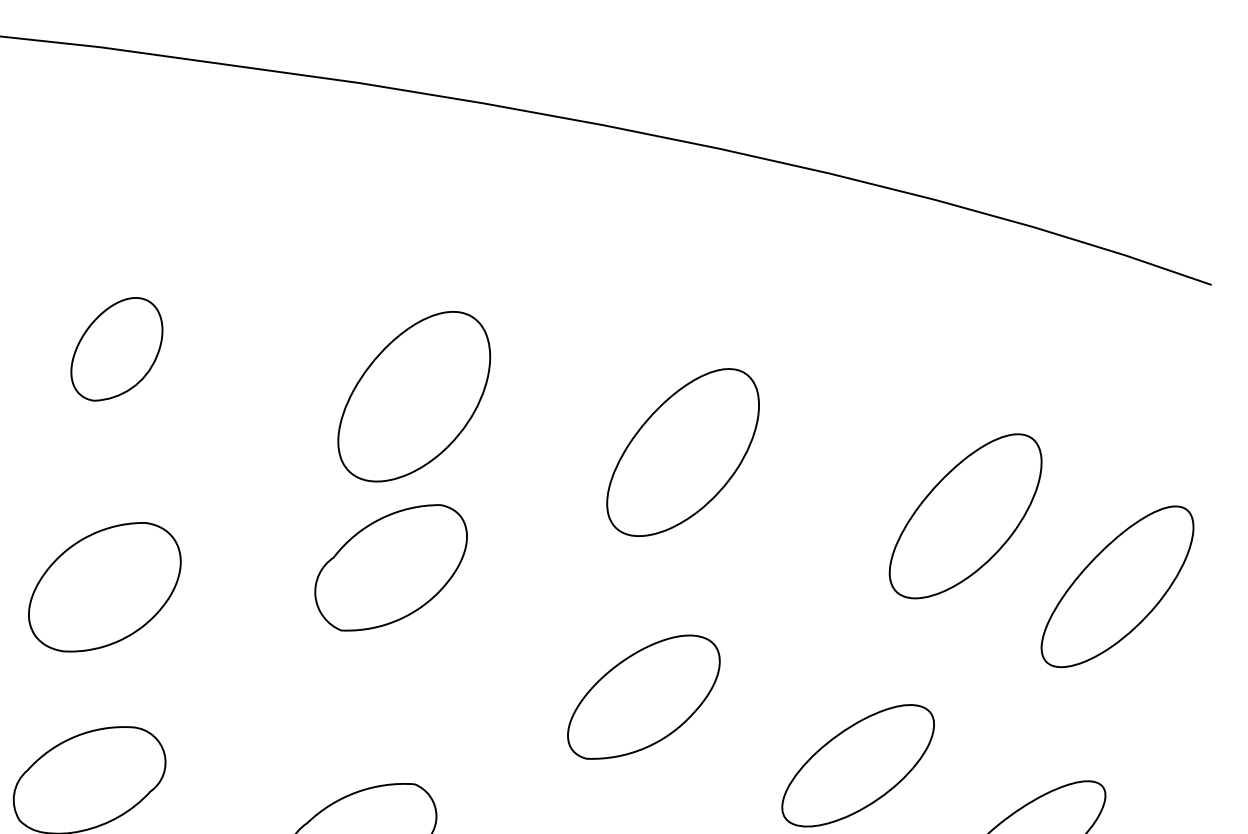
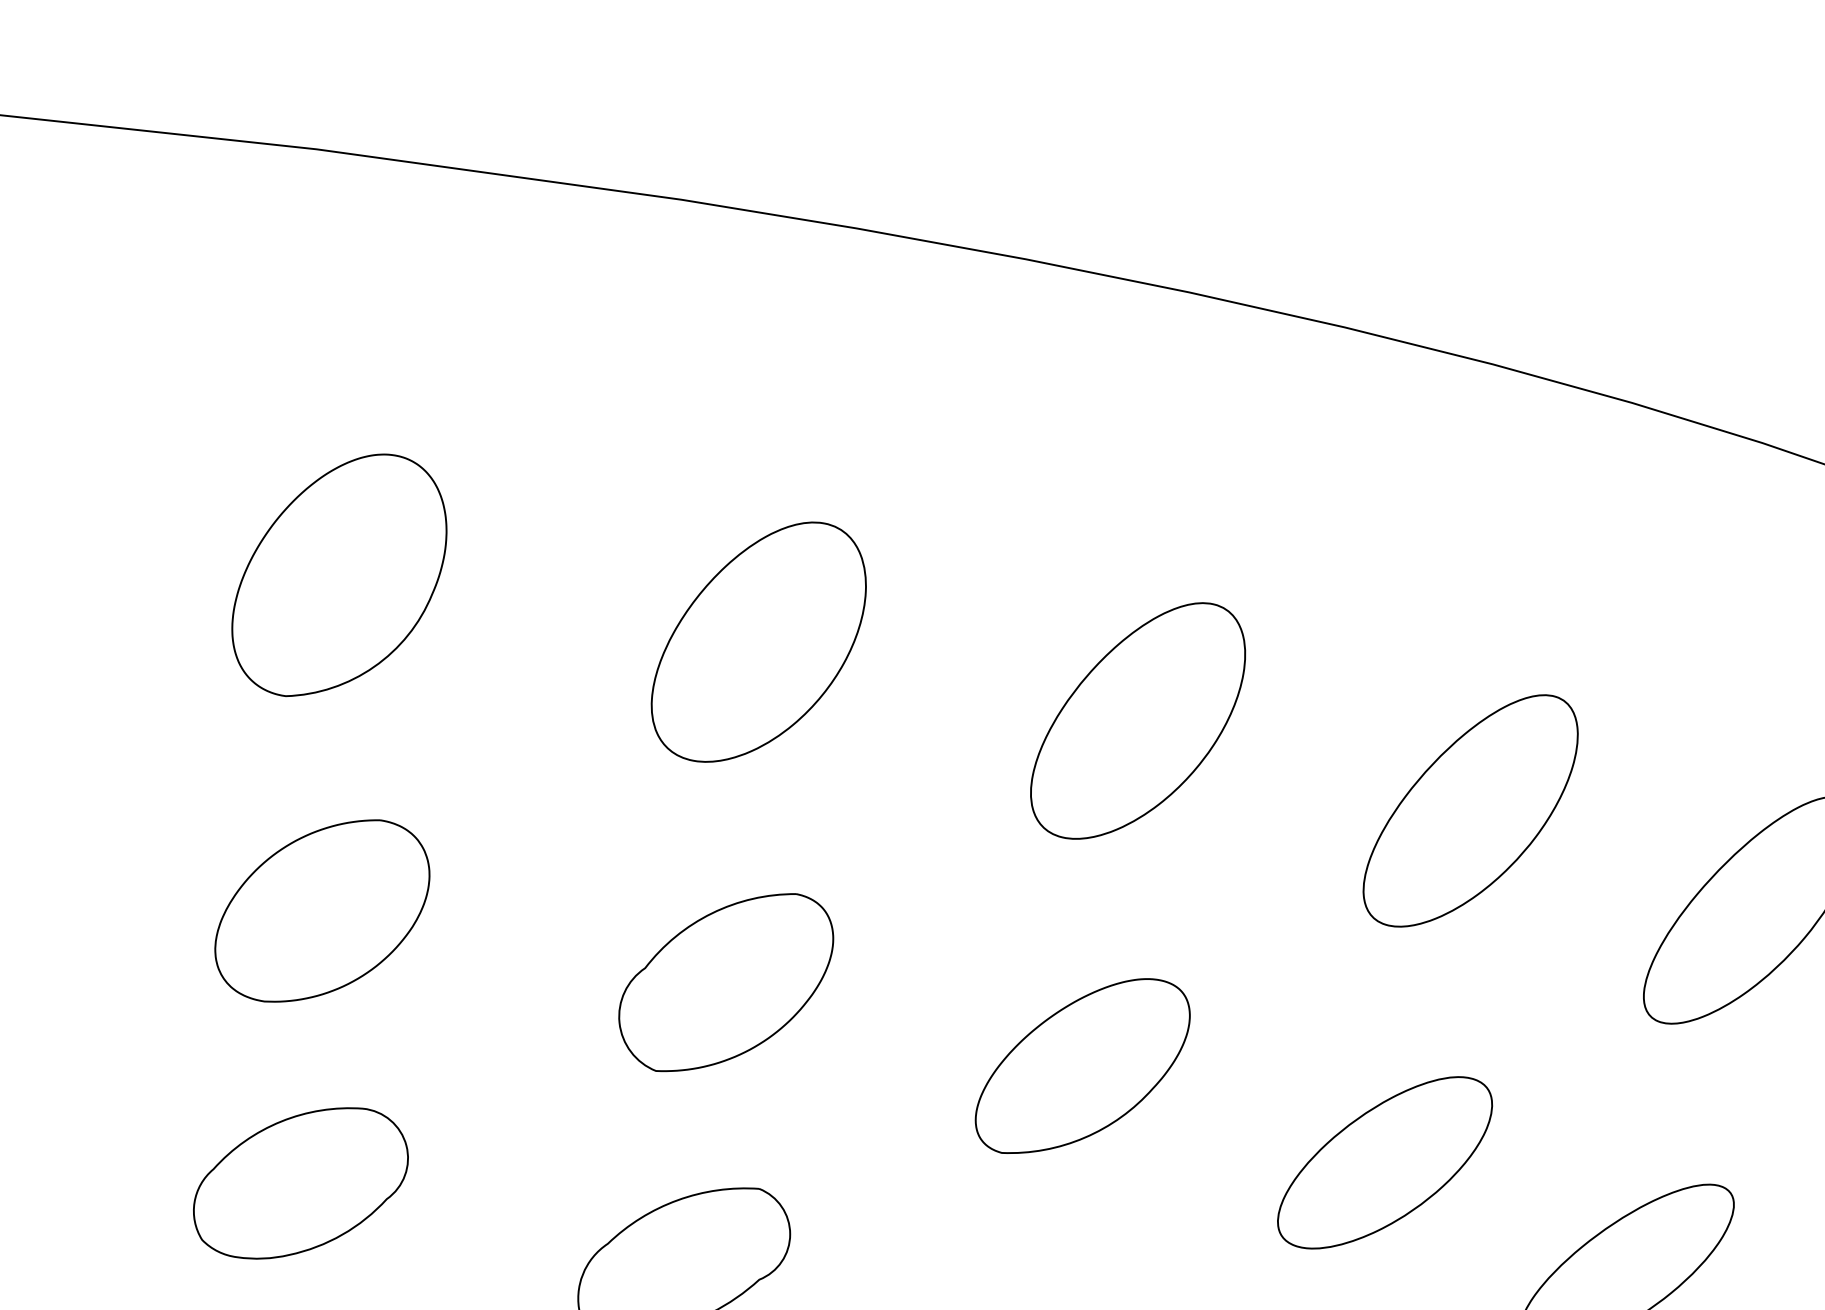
part: (116, 349) -> (339, 575), size x1.67
part: (965, 516) -> (1470, 810), moved
part: (391, 567) -> (726, 982), moved

